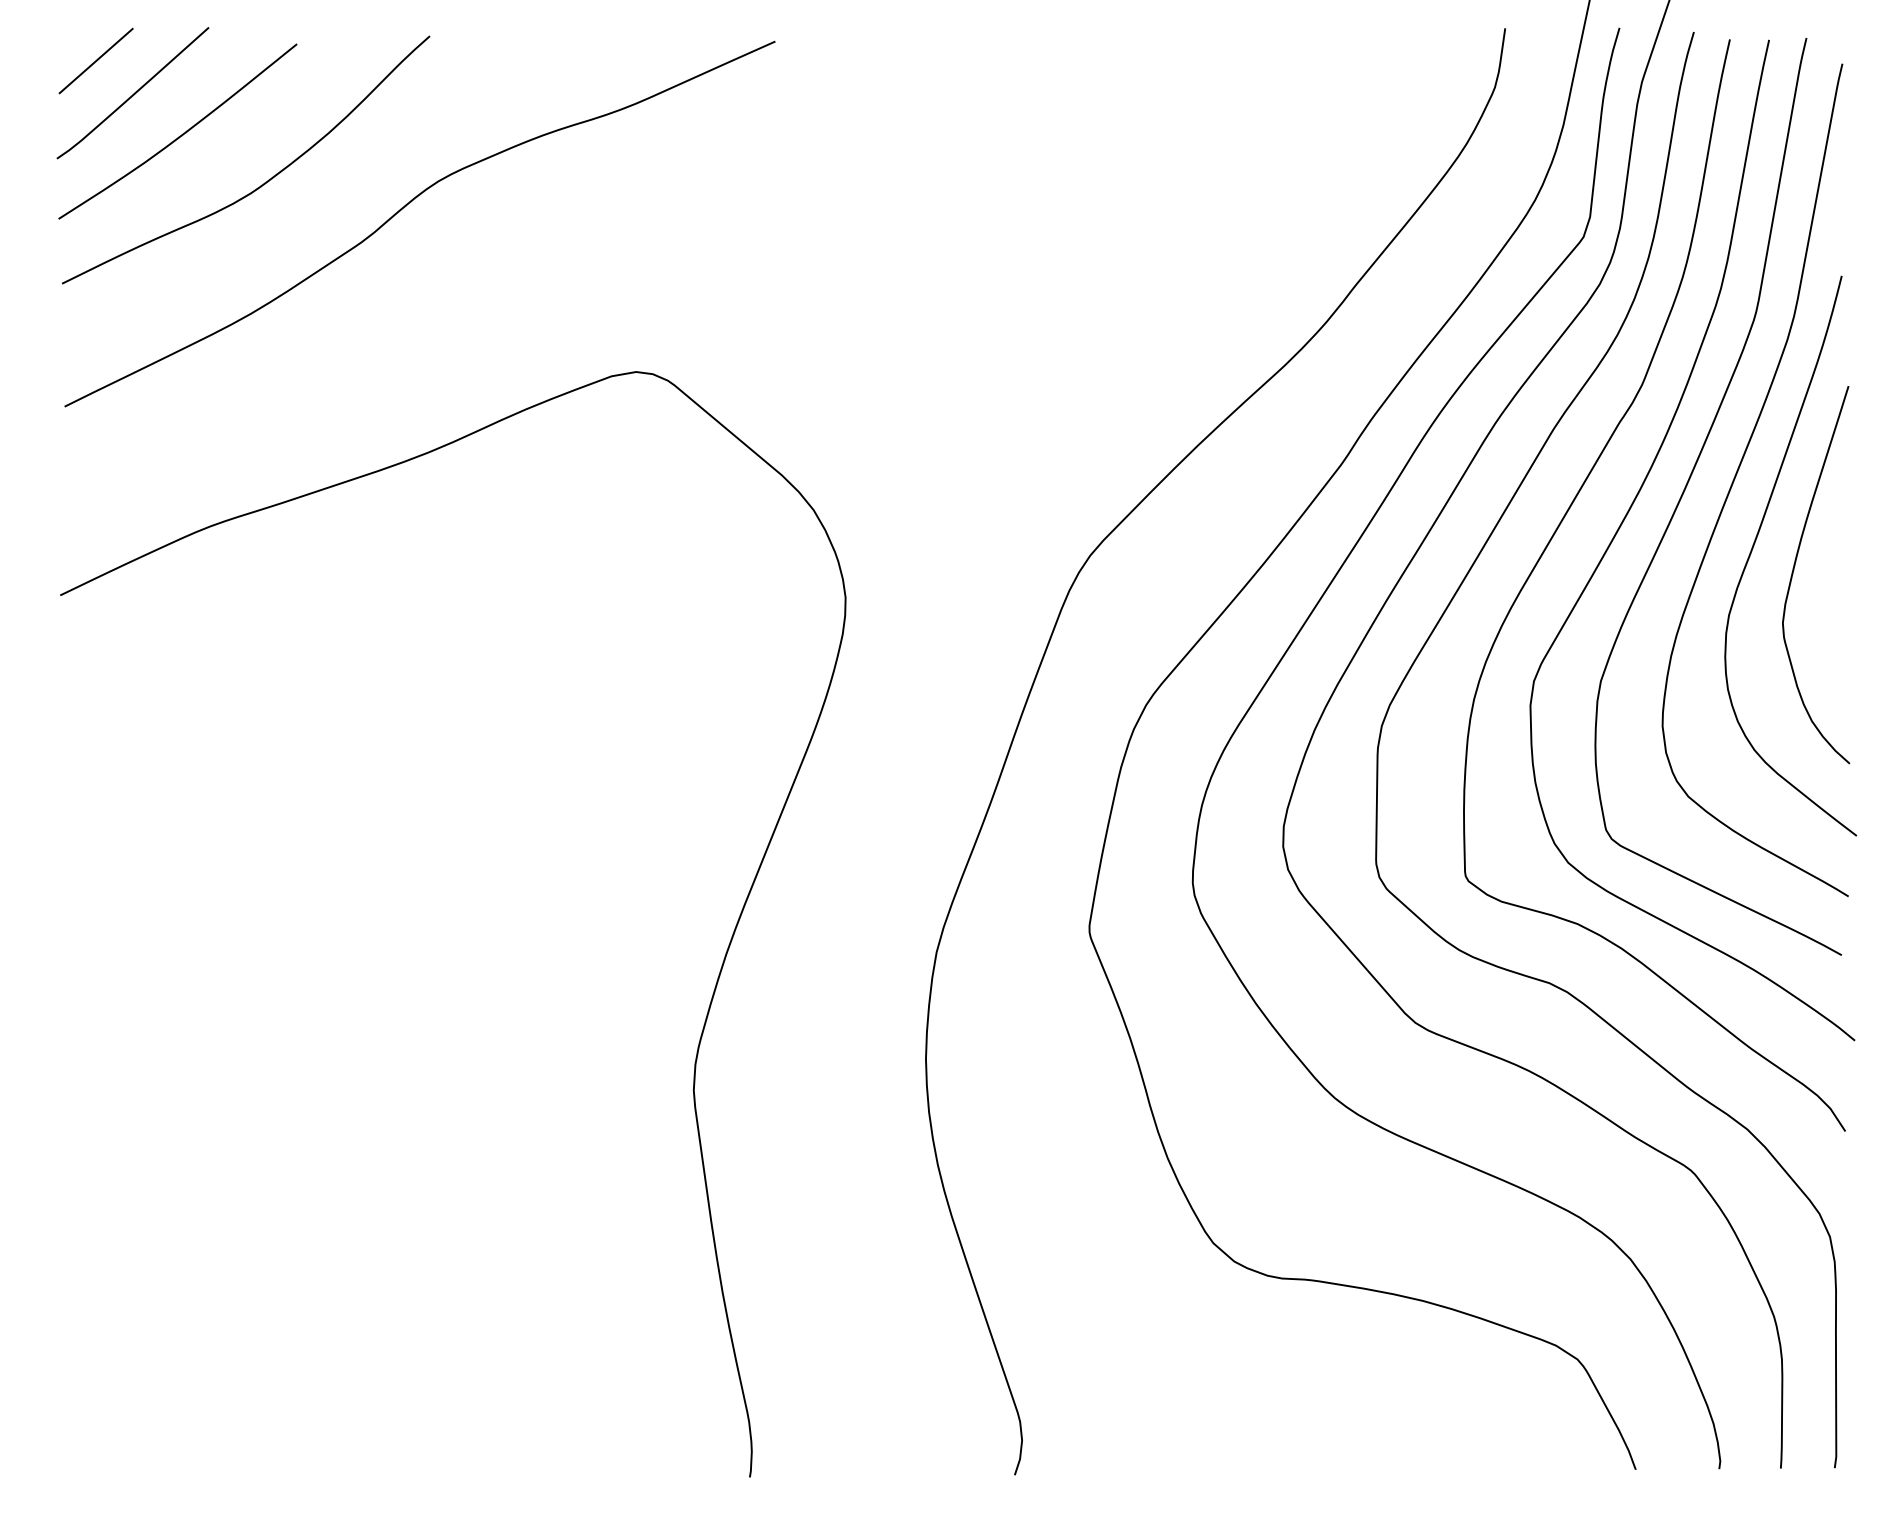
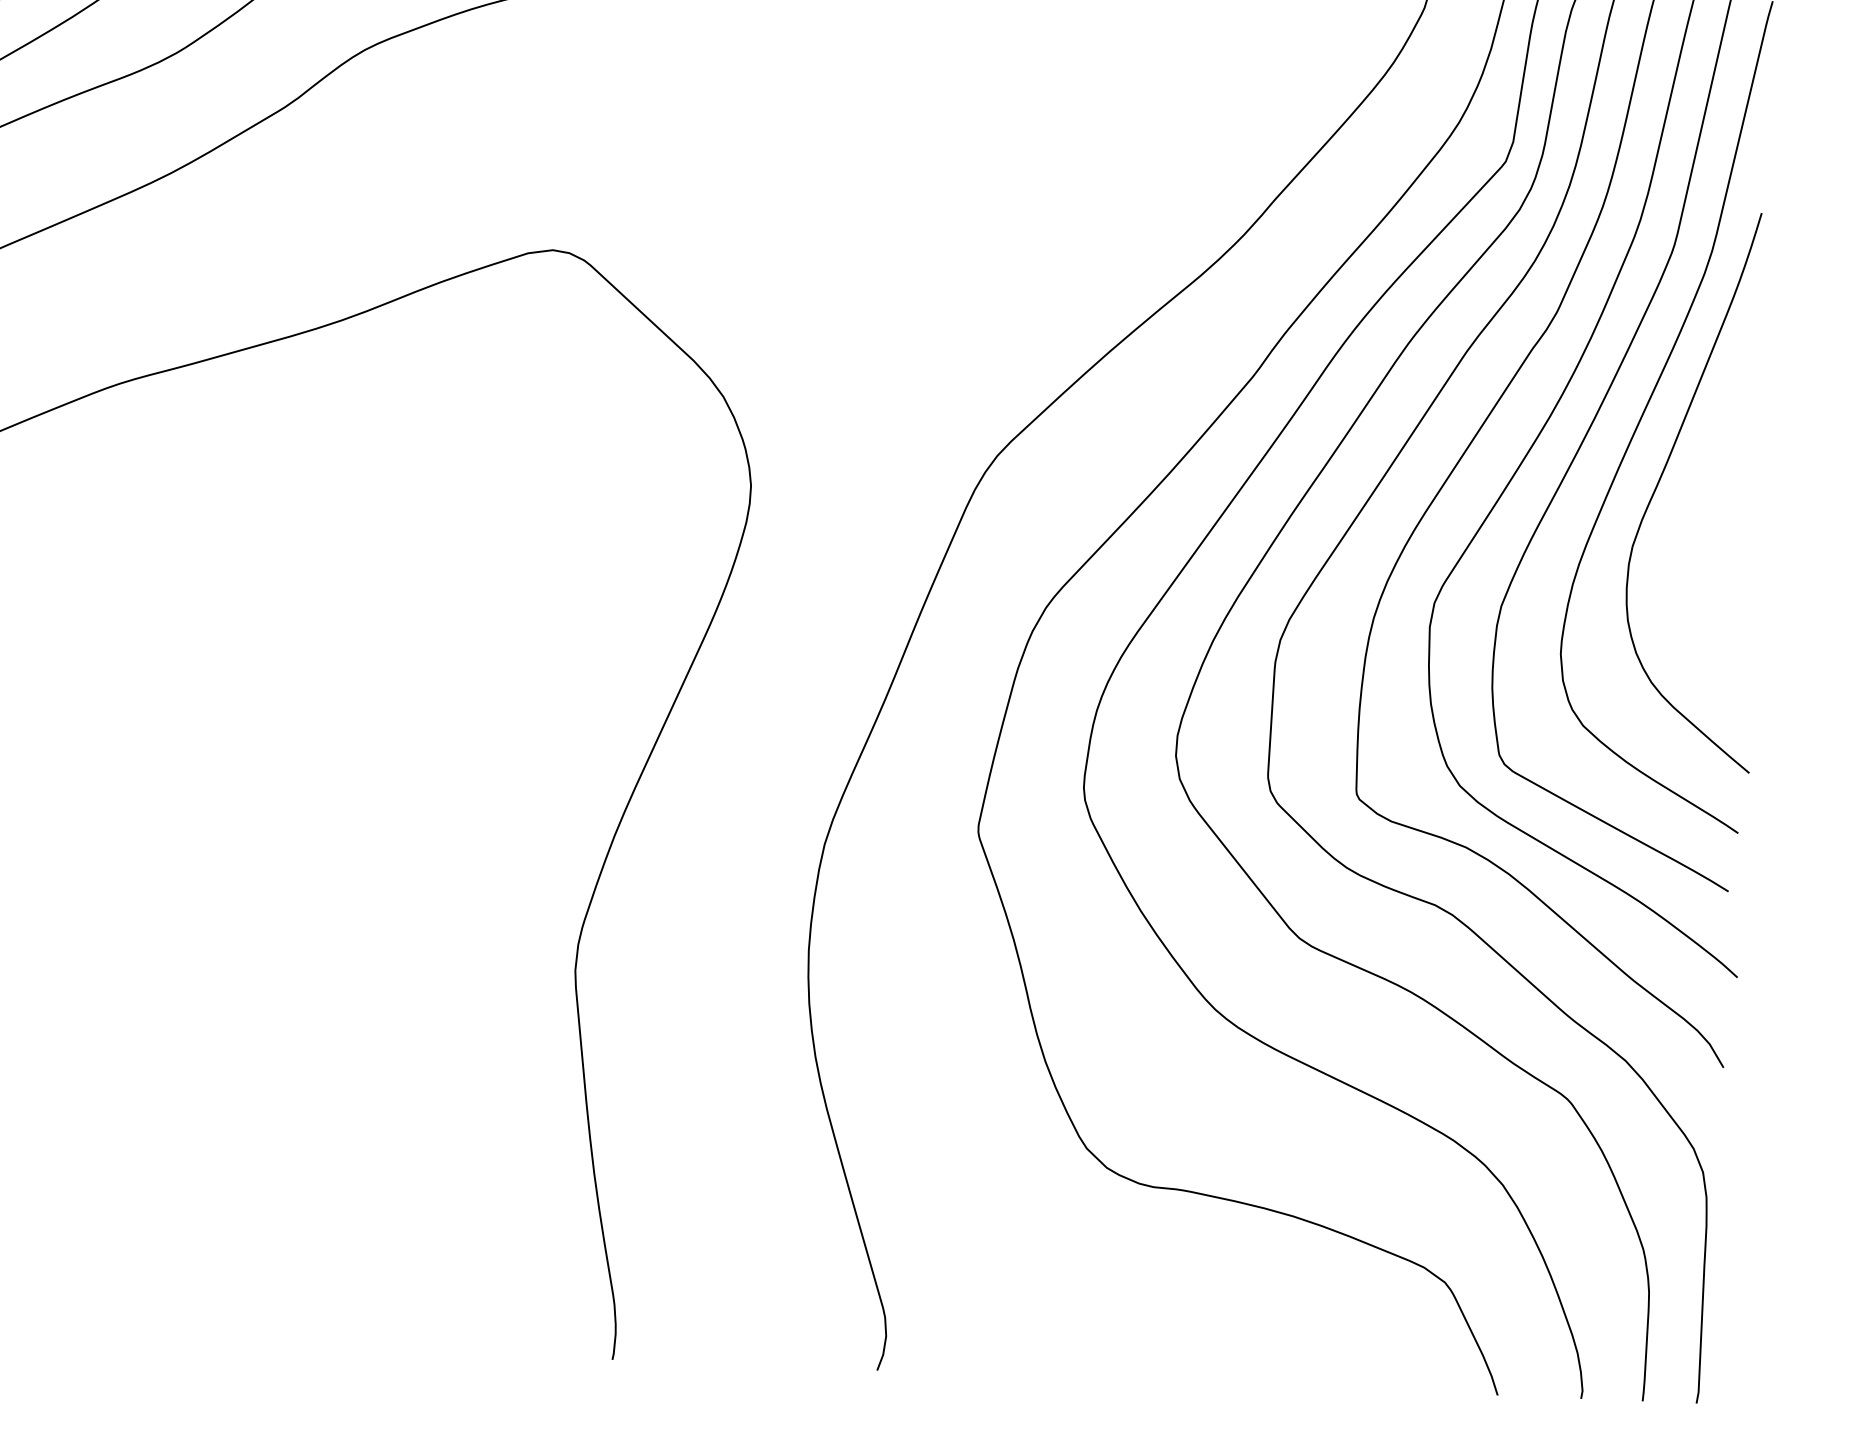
curve: (1794, 570) -> (1700, 505), removed

